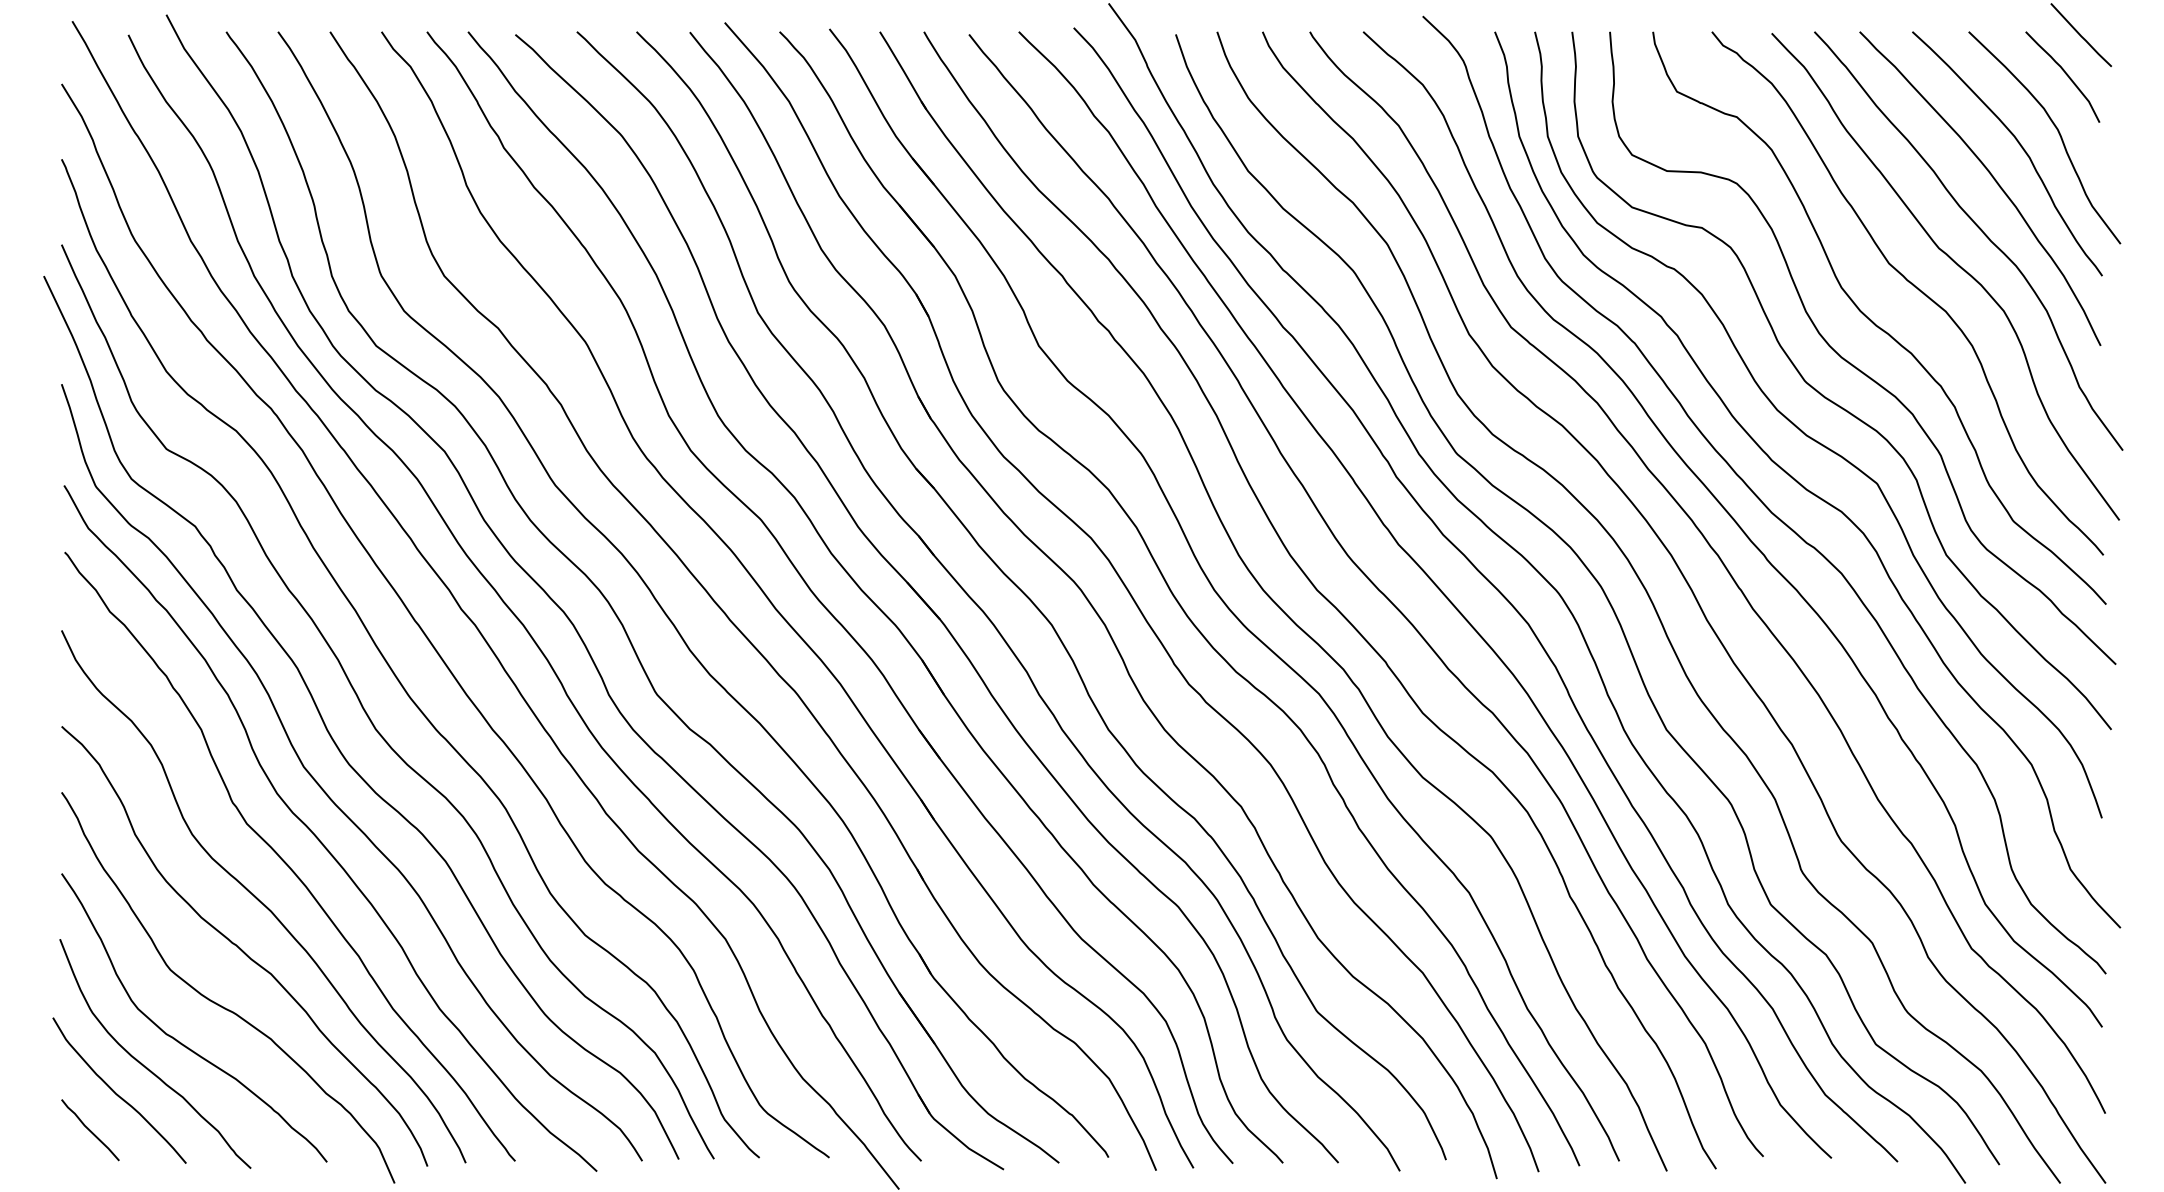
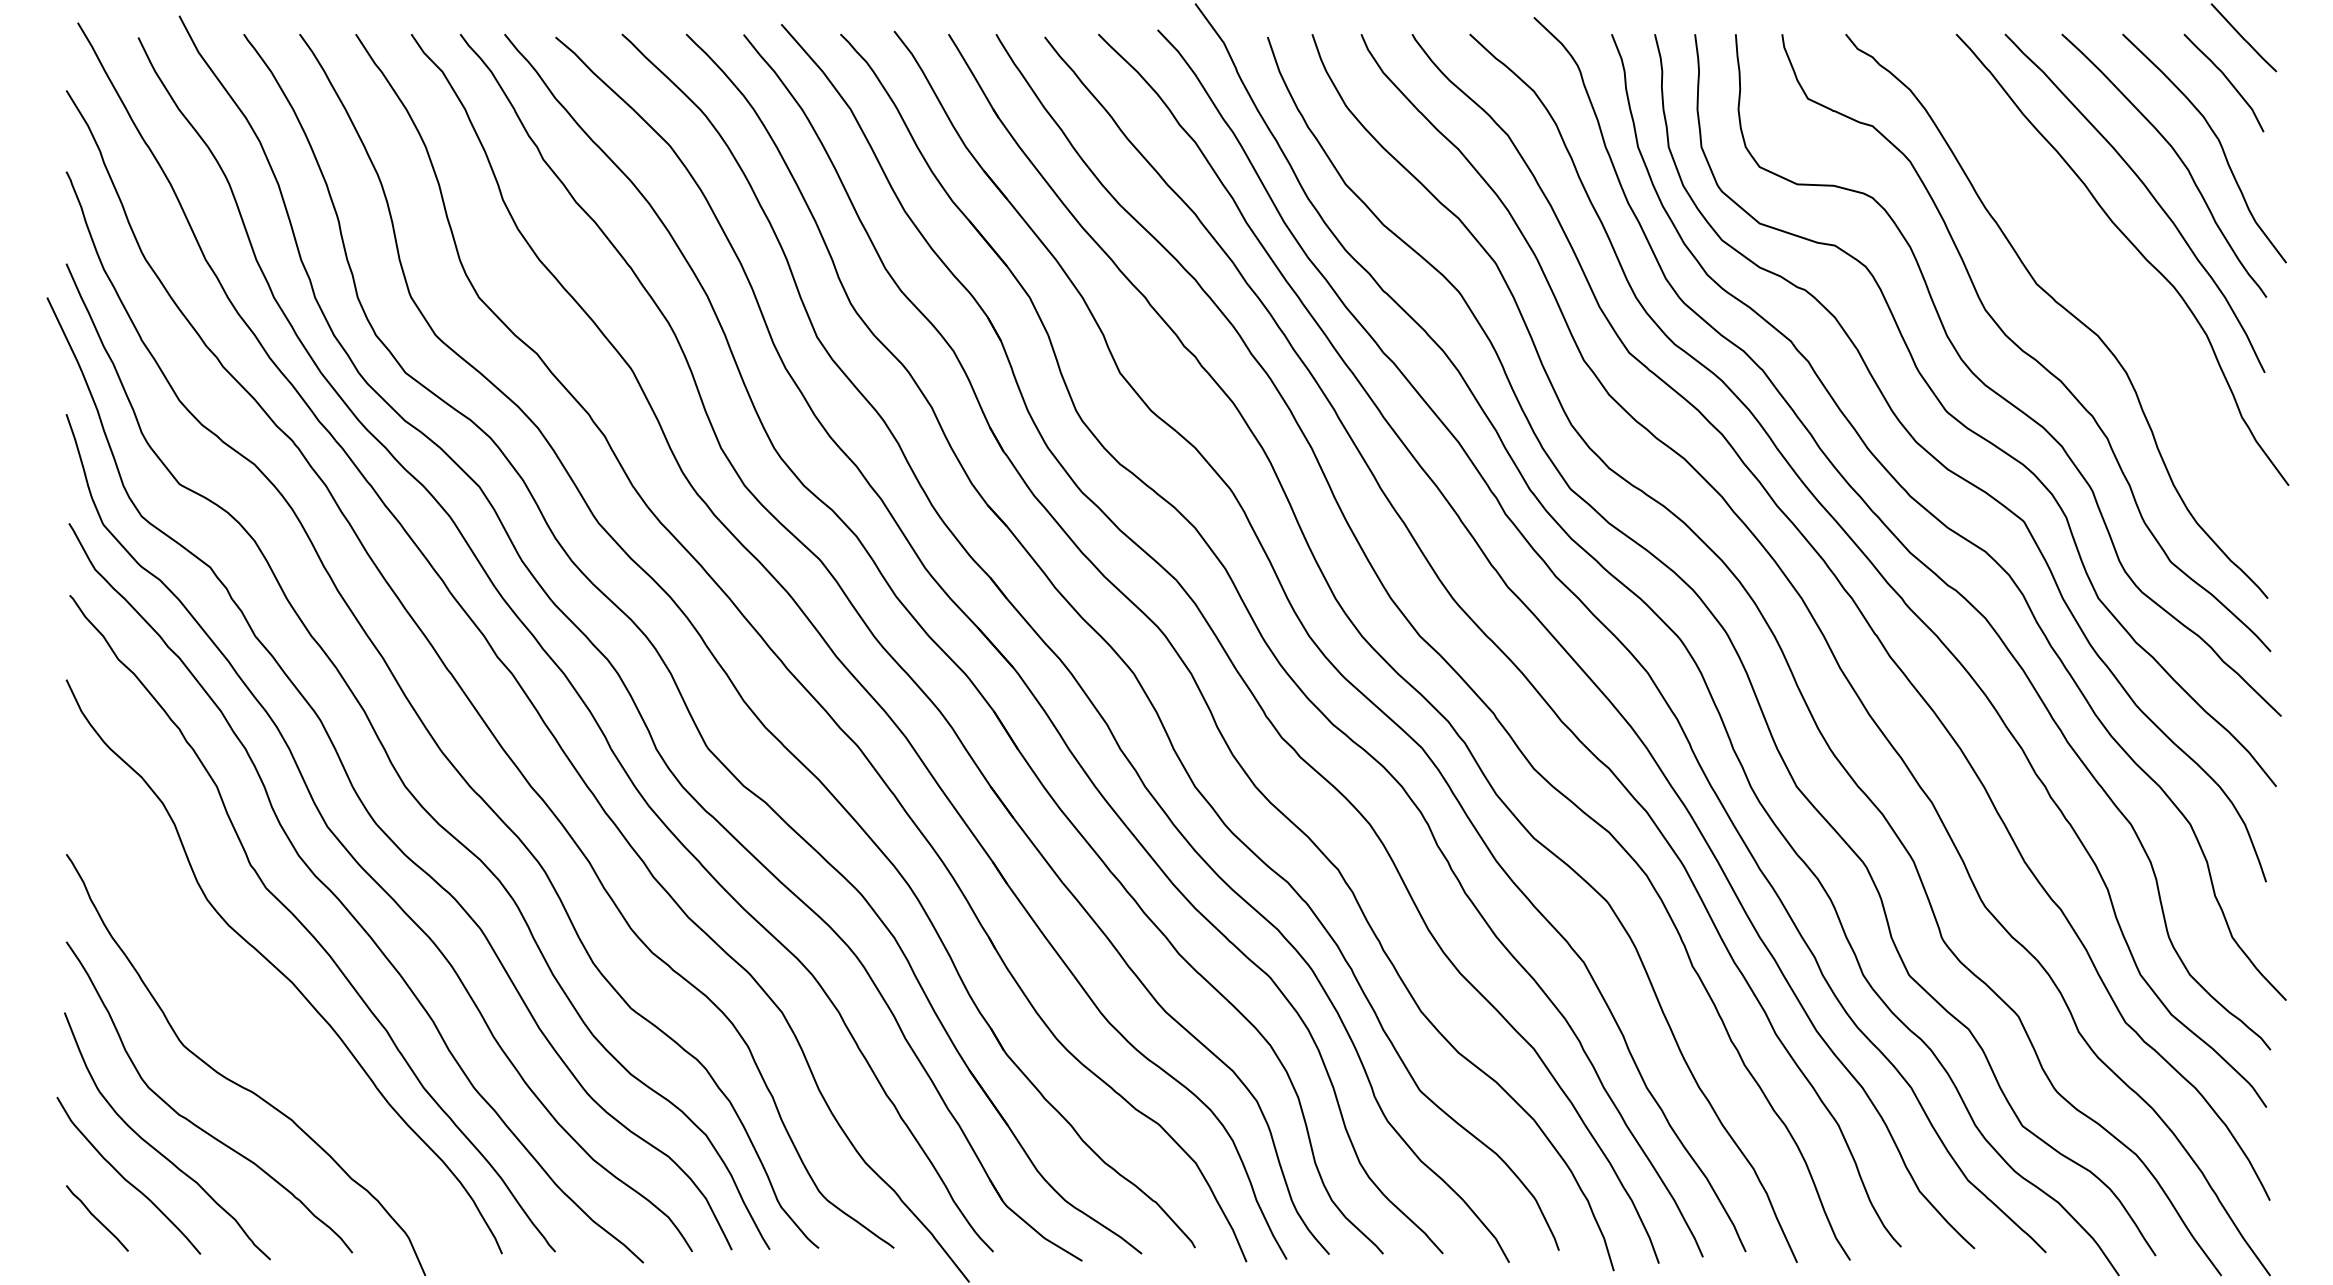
curve: (1954, 263) -> (2107, 283), removed
curve: (241, 948) -> (260, 1022), removed

